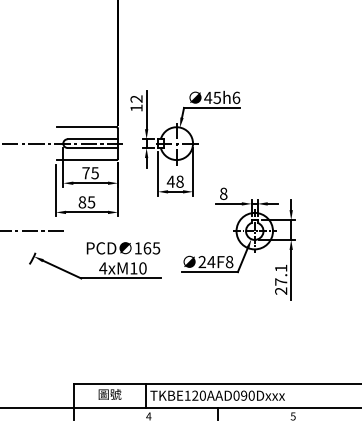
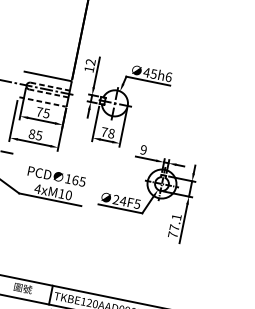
line: (93, 139) -> (50, 86), solid -> dashed
line: (92, 148) -> (48, 93), solid -> dashed
line: (87, 160) -> (42, 102), solid -> dashed
text: (170, 181) -> (104, 131), 48 -> 78
text: (223, 193) -> (143, 149), 8 -> 9
text: (229, 262) -> (137, 204), 24F8 -> 24F5
text: (281, 290) -> (173, 234), 27.1 -> 77.1

